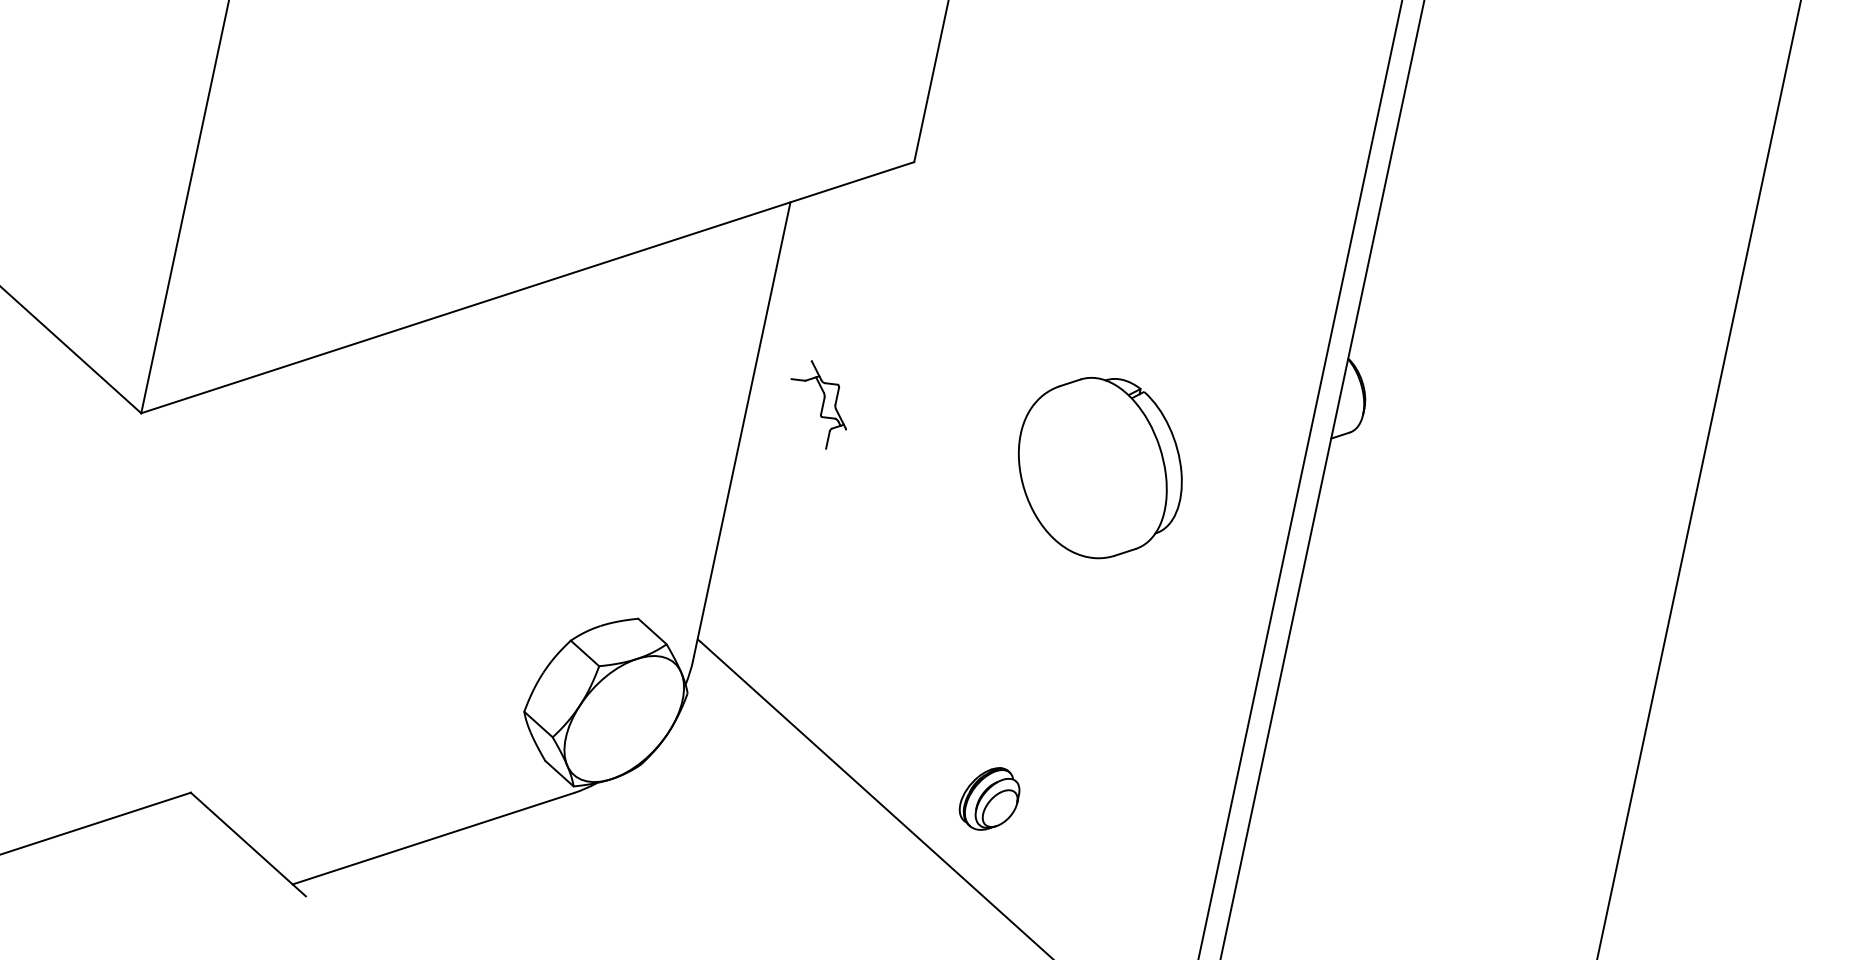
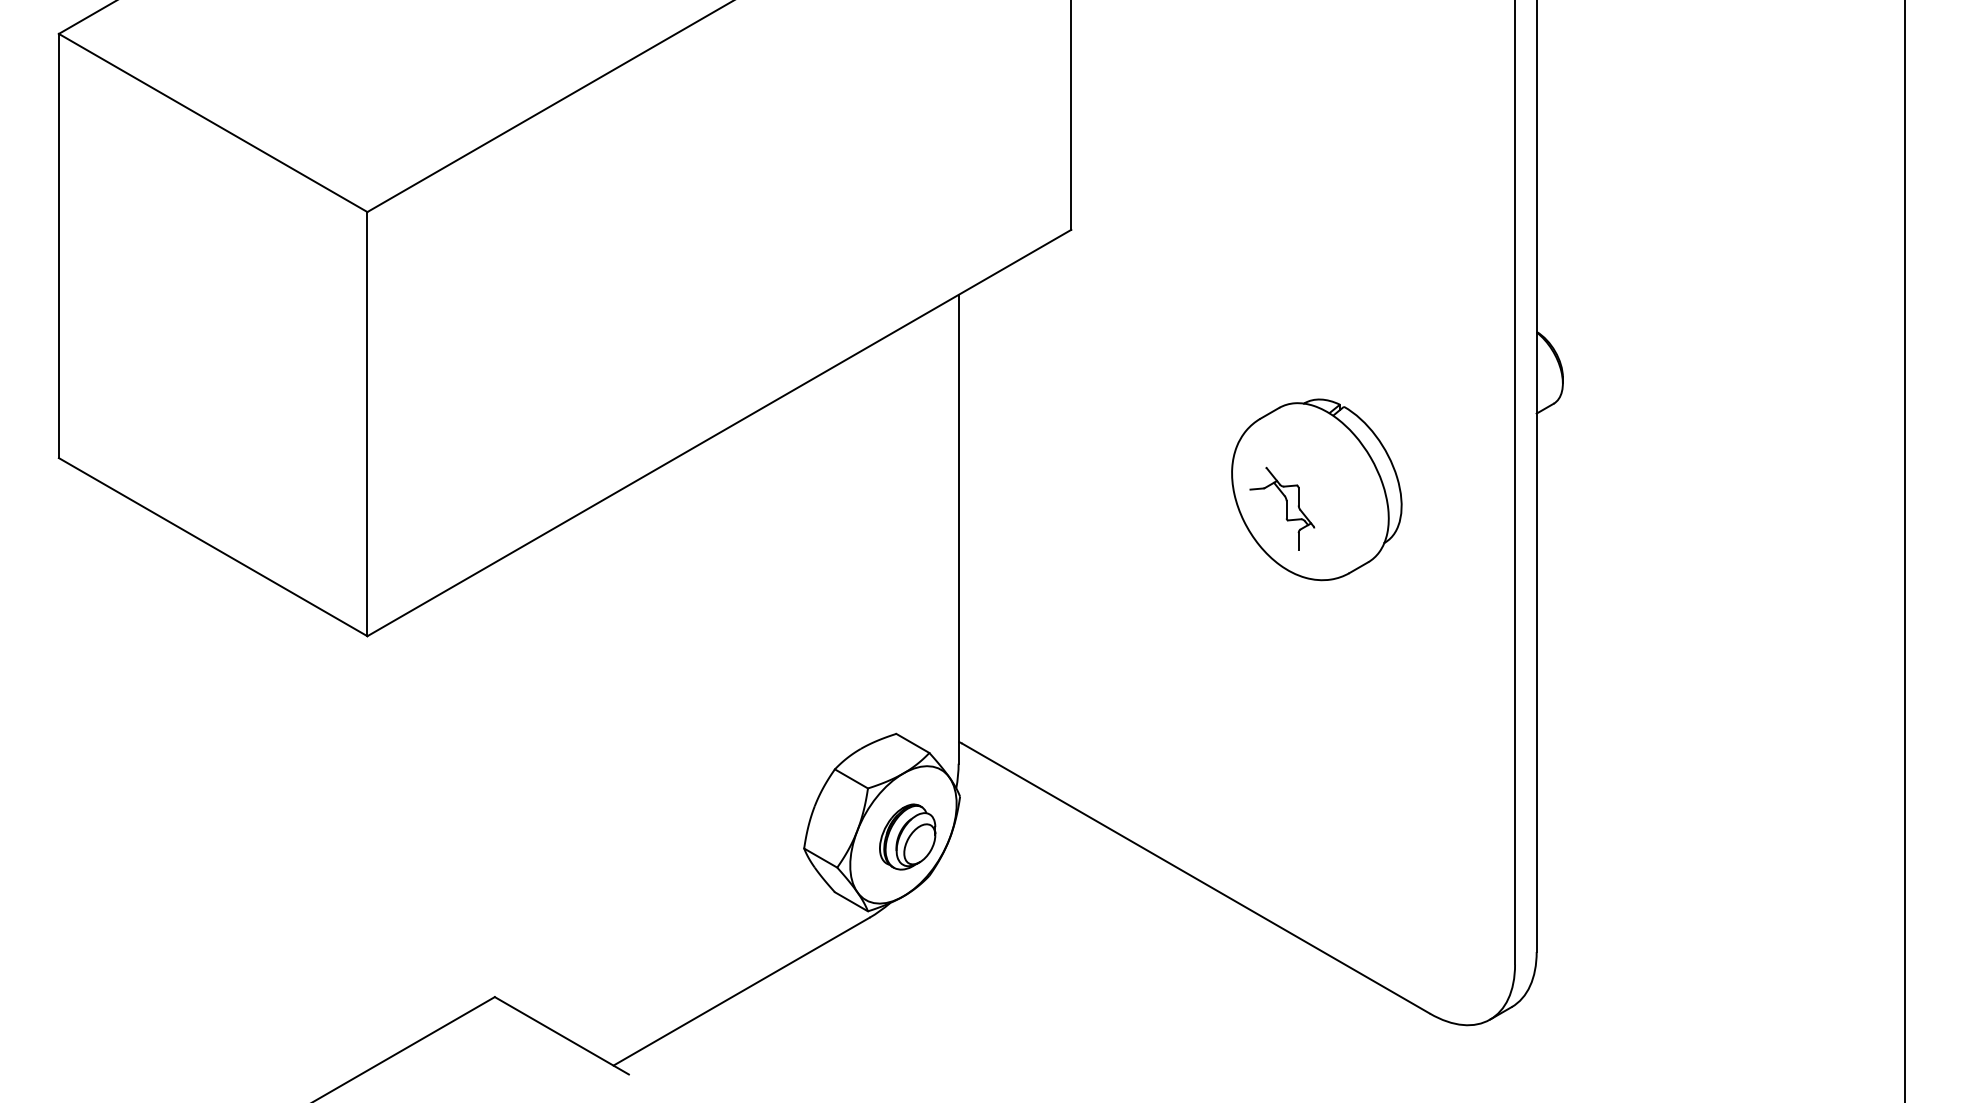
part: (819, 404) -> (1282, 508), moved
part: (989, 798) -> (907, 836), moved

